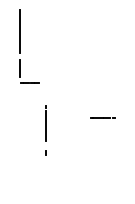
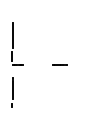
line: (101, 116) -> (59, 64), moved
line: (46, 130) -> (12, 92), moved

